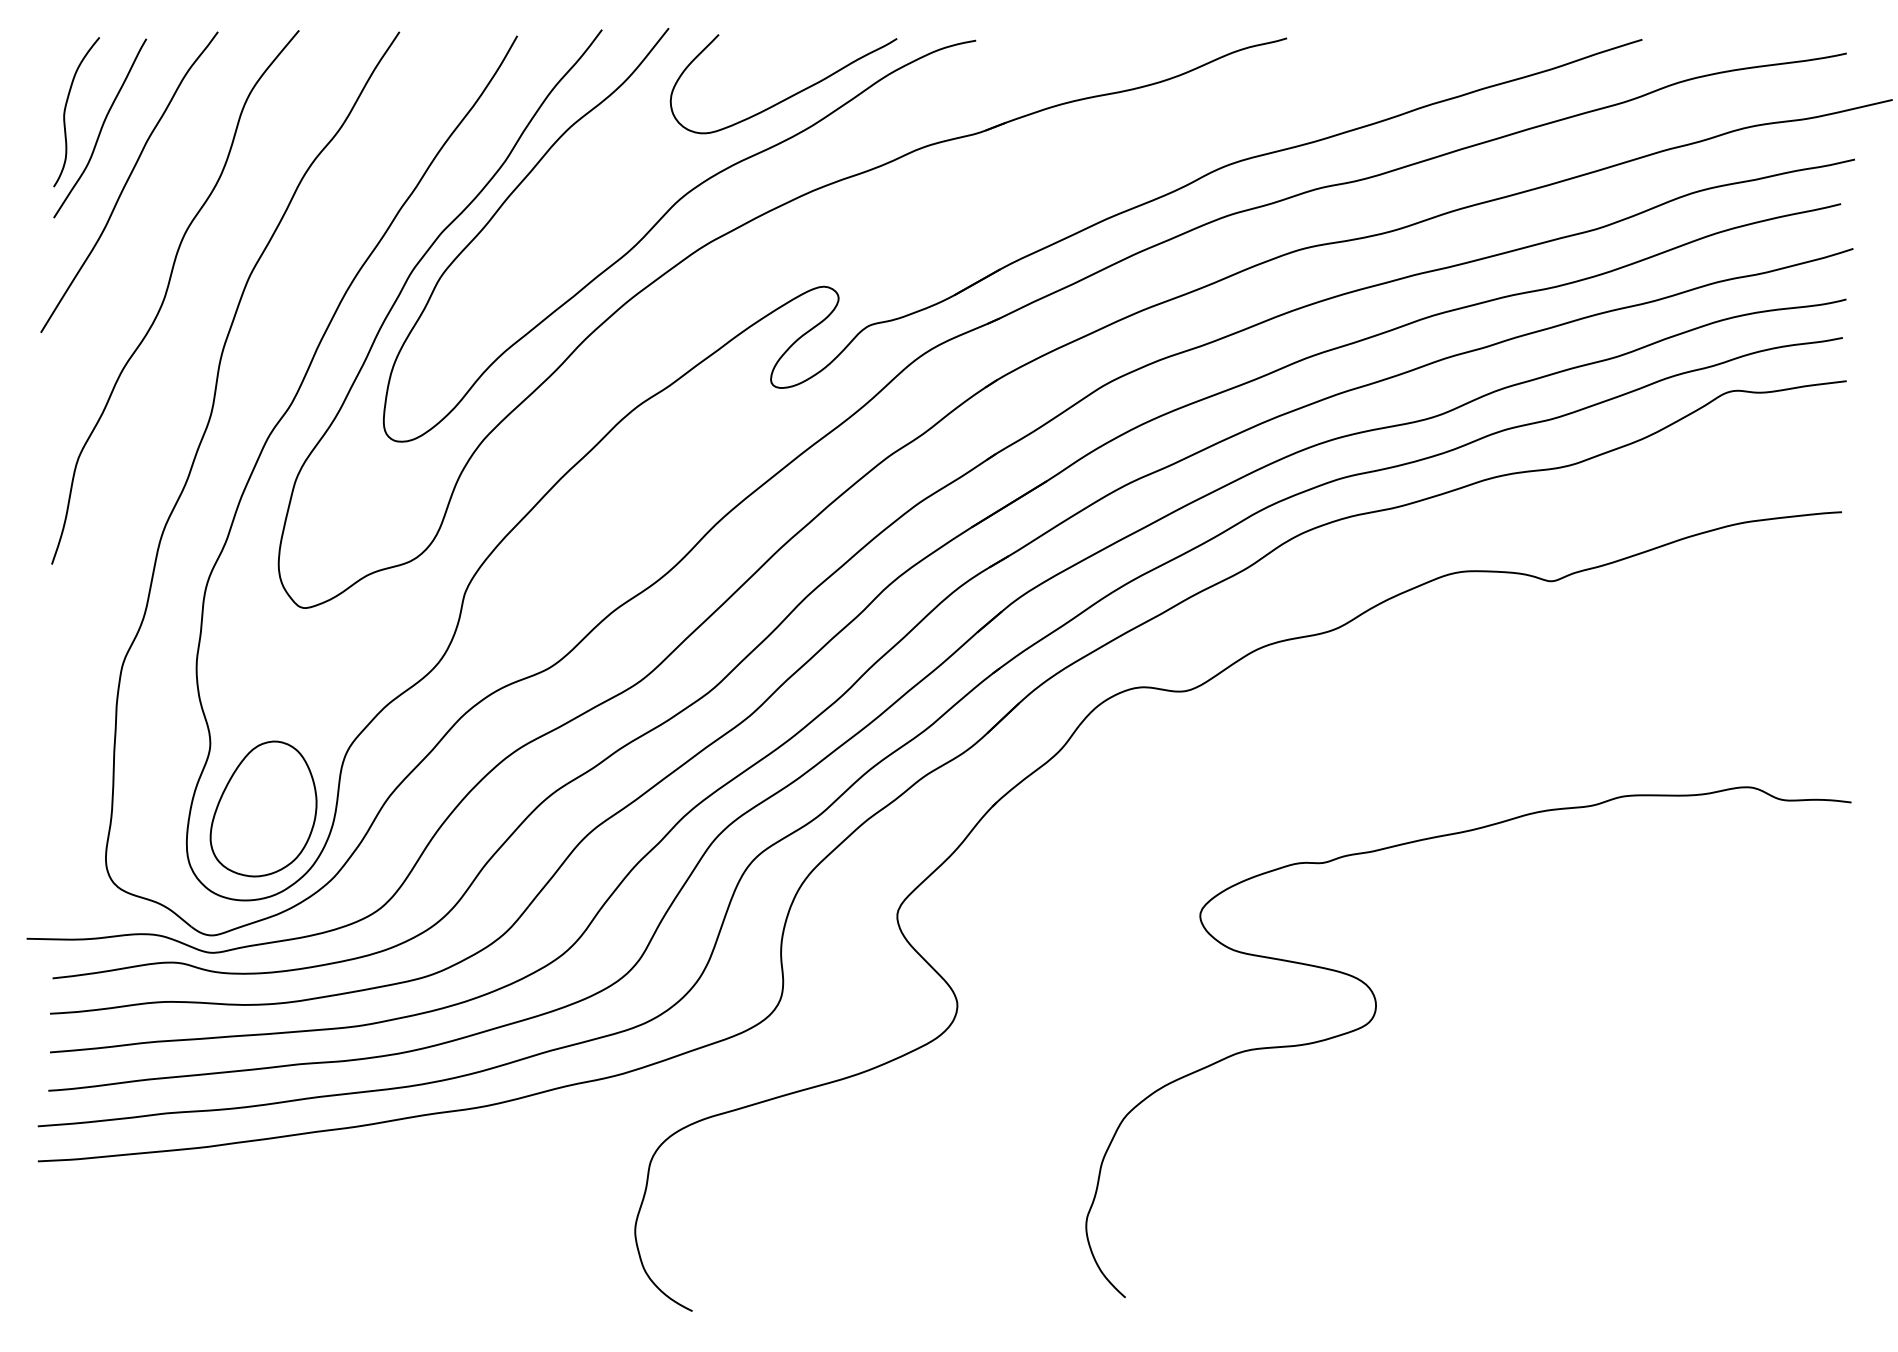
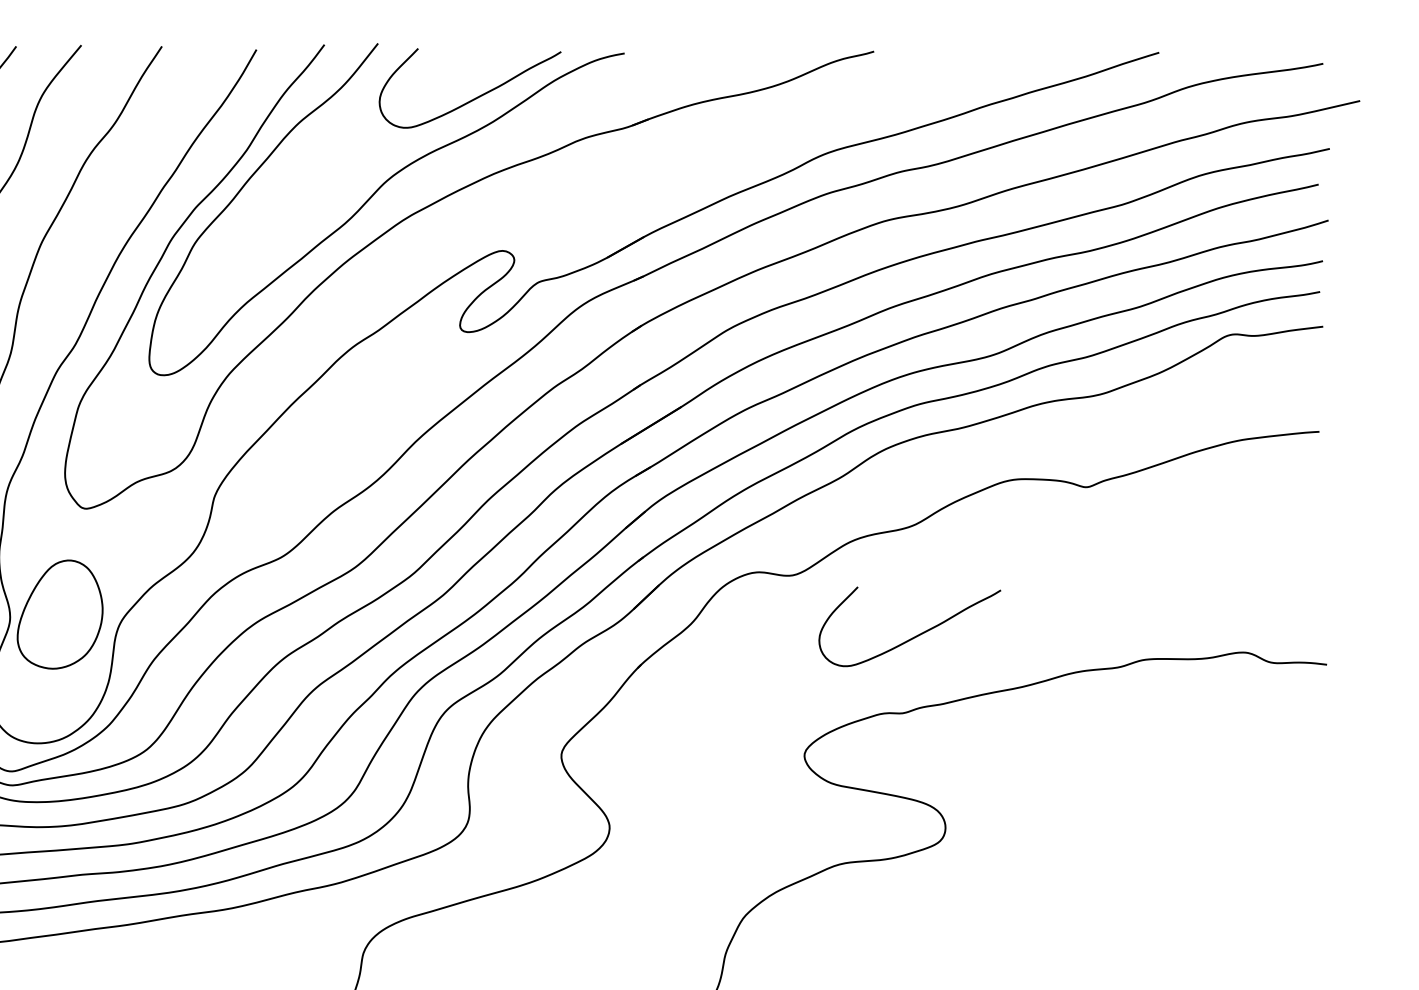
curve: (1338, 766) -> (915, 635), added
part: (263, 808) -> (60, 614), moved

